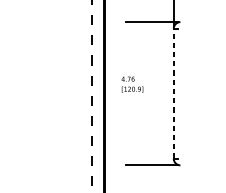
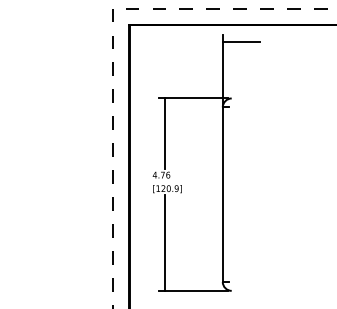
line: (131, 48) -> (165, 133), added
line: (173, 93) -> (222, 194), dashed -> solid
line: (131, 129) -> (165, 242), added

